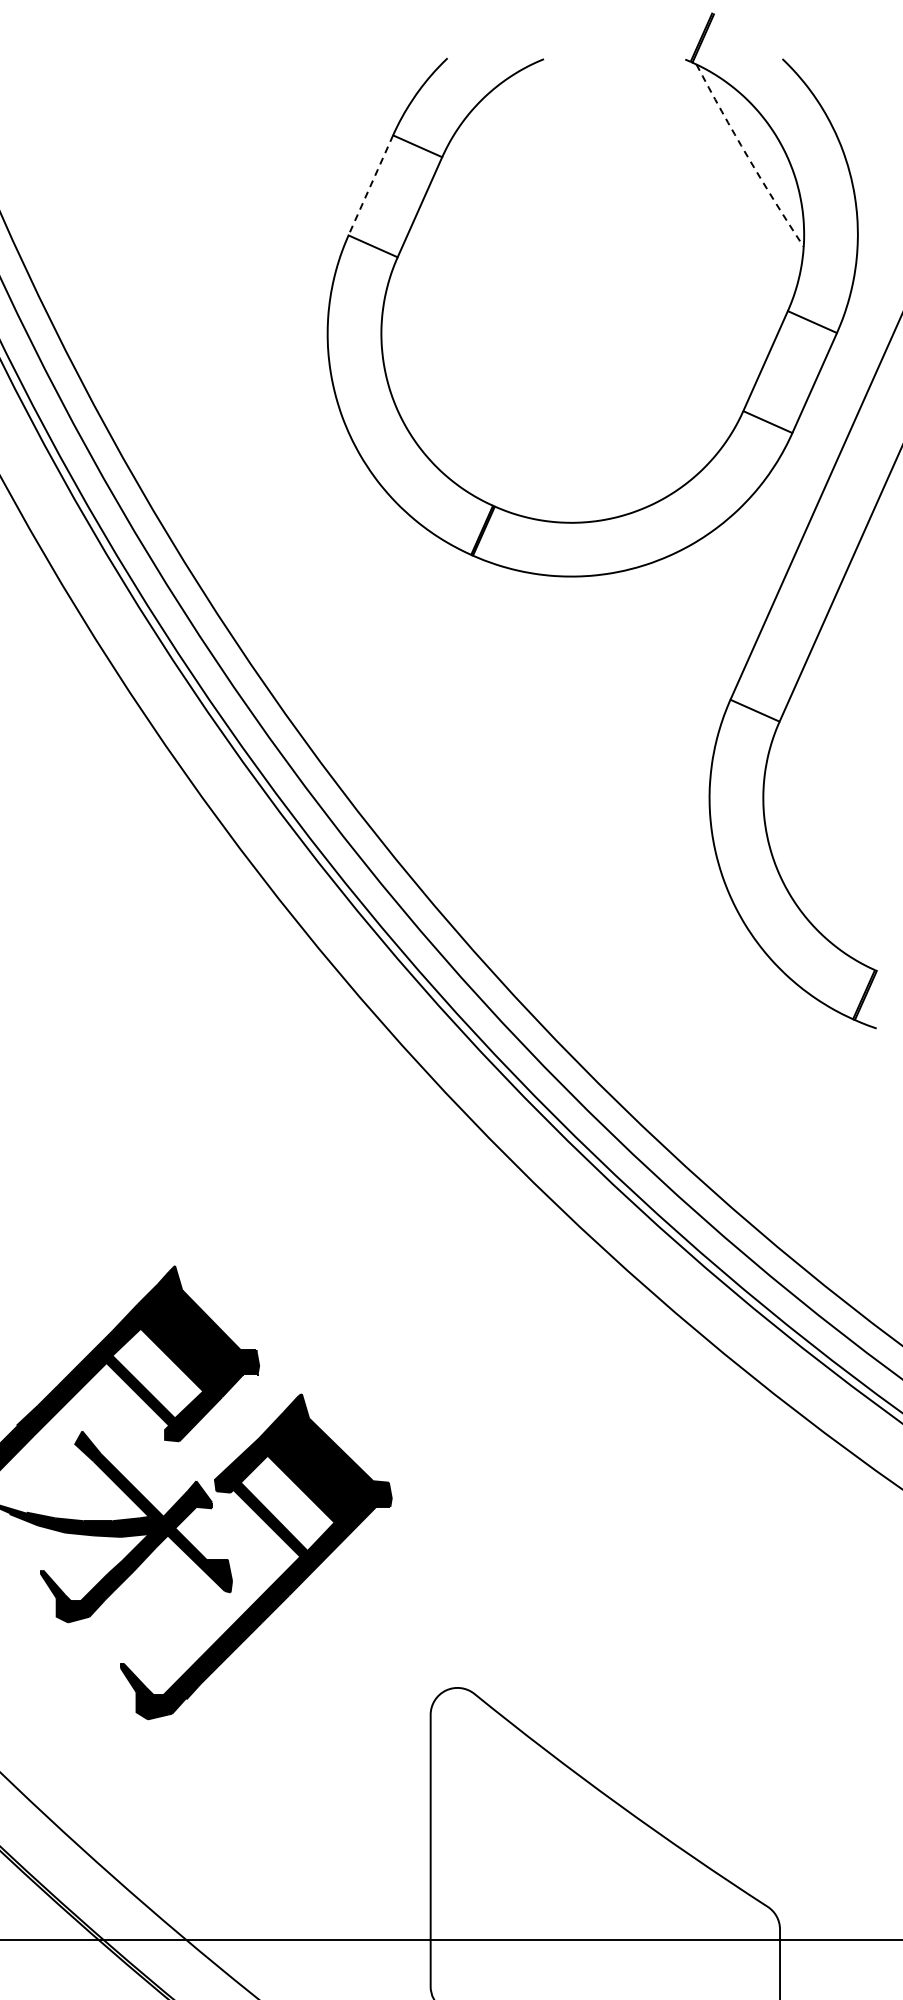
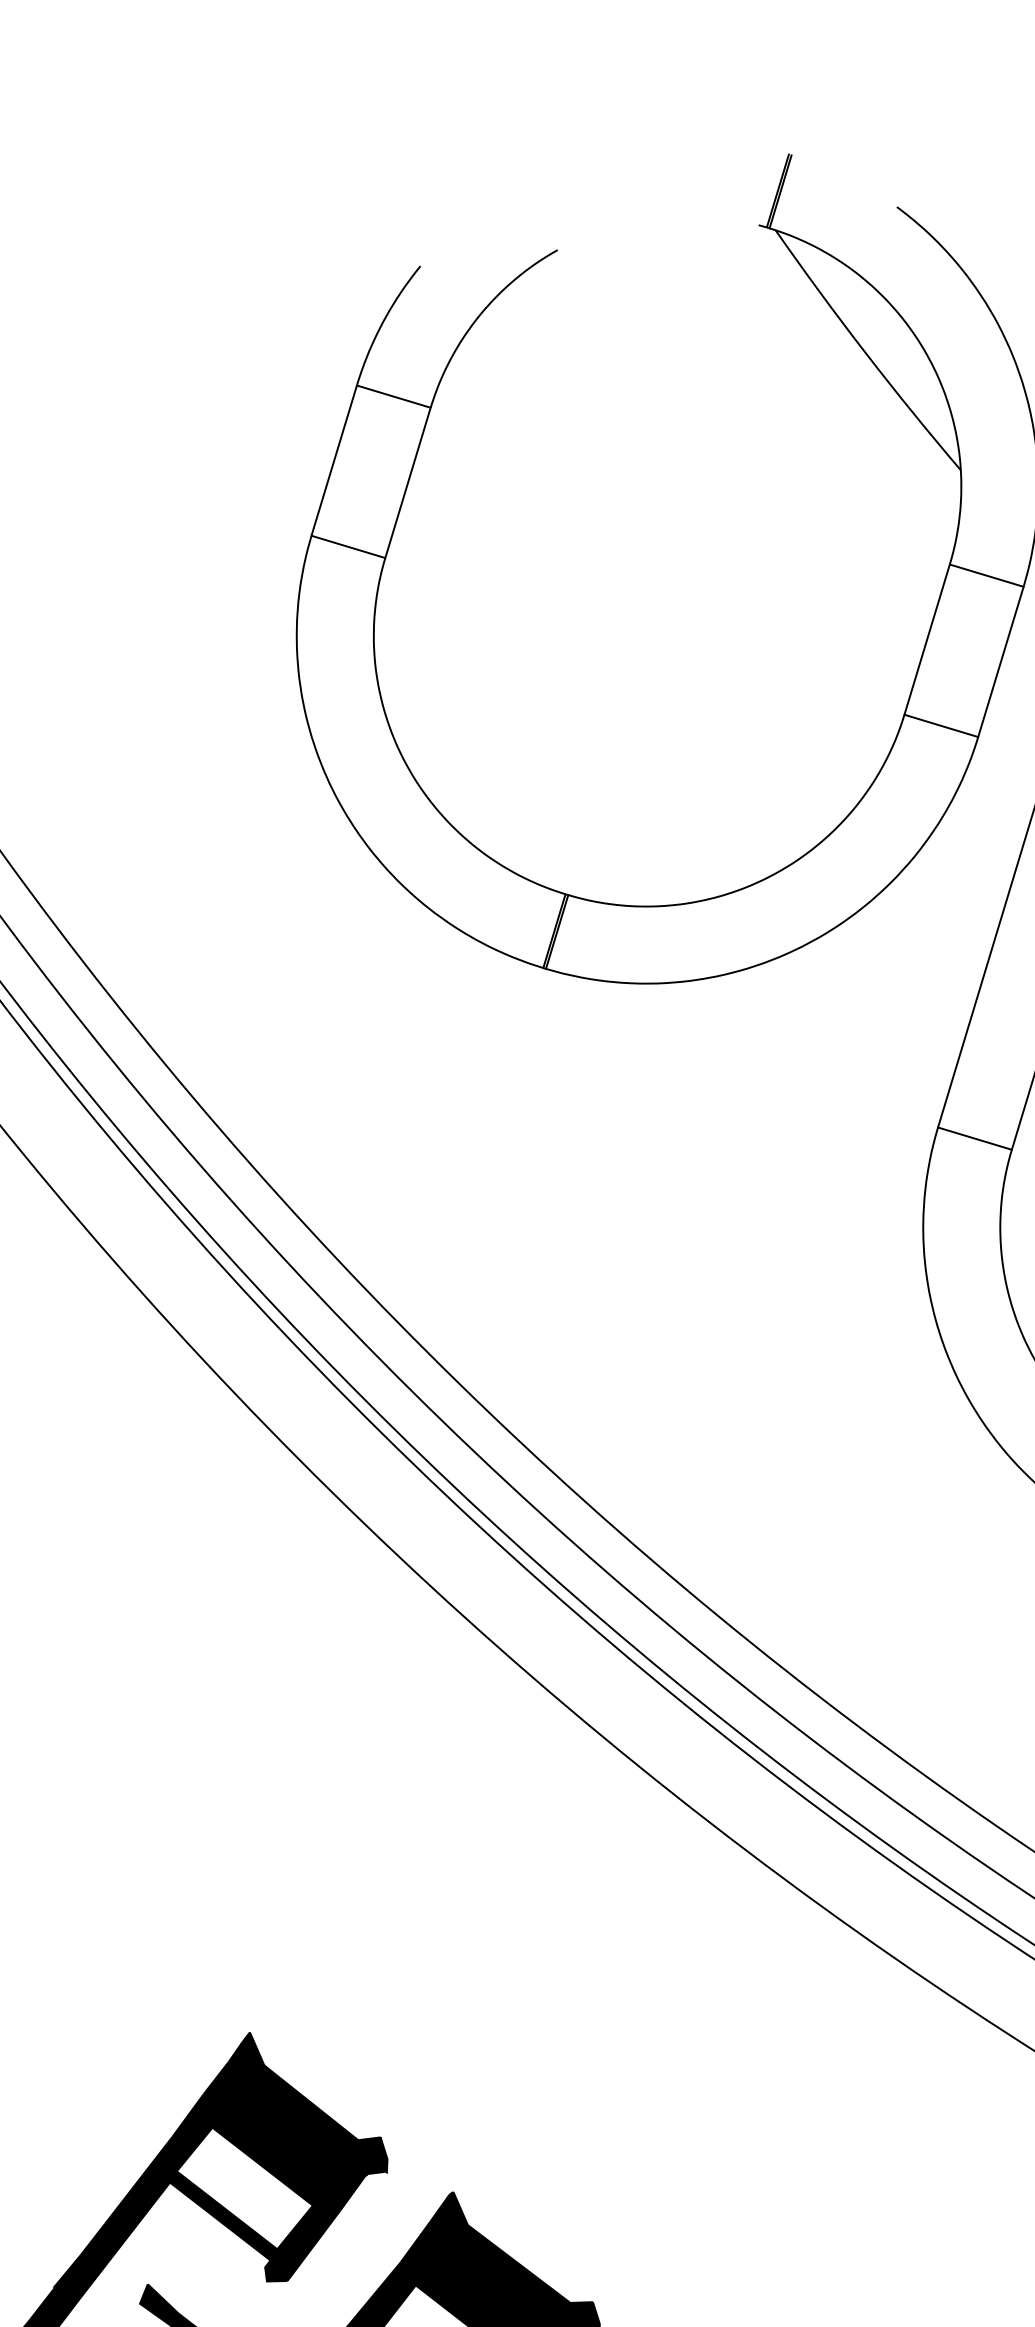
line: (747, 156) -> (864, 351), dashed -> solid
line: (370, 185) -> (333, 460), dashed -> solid

